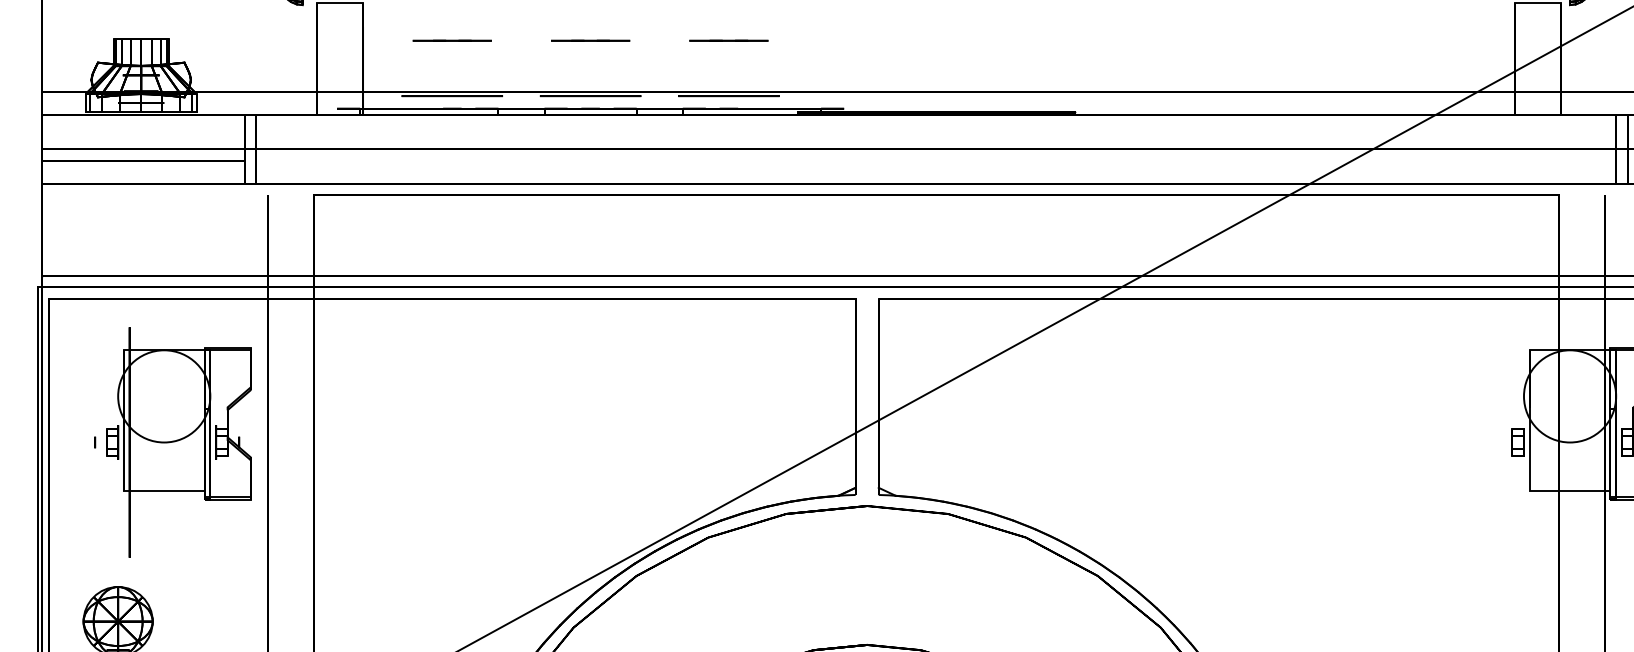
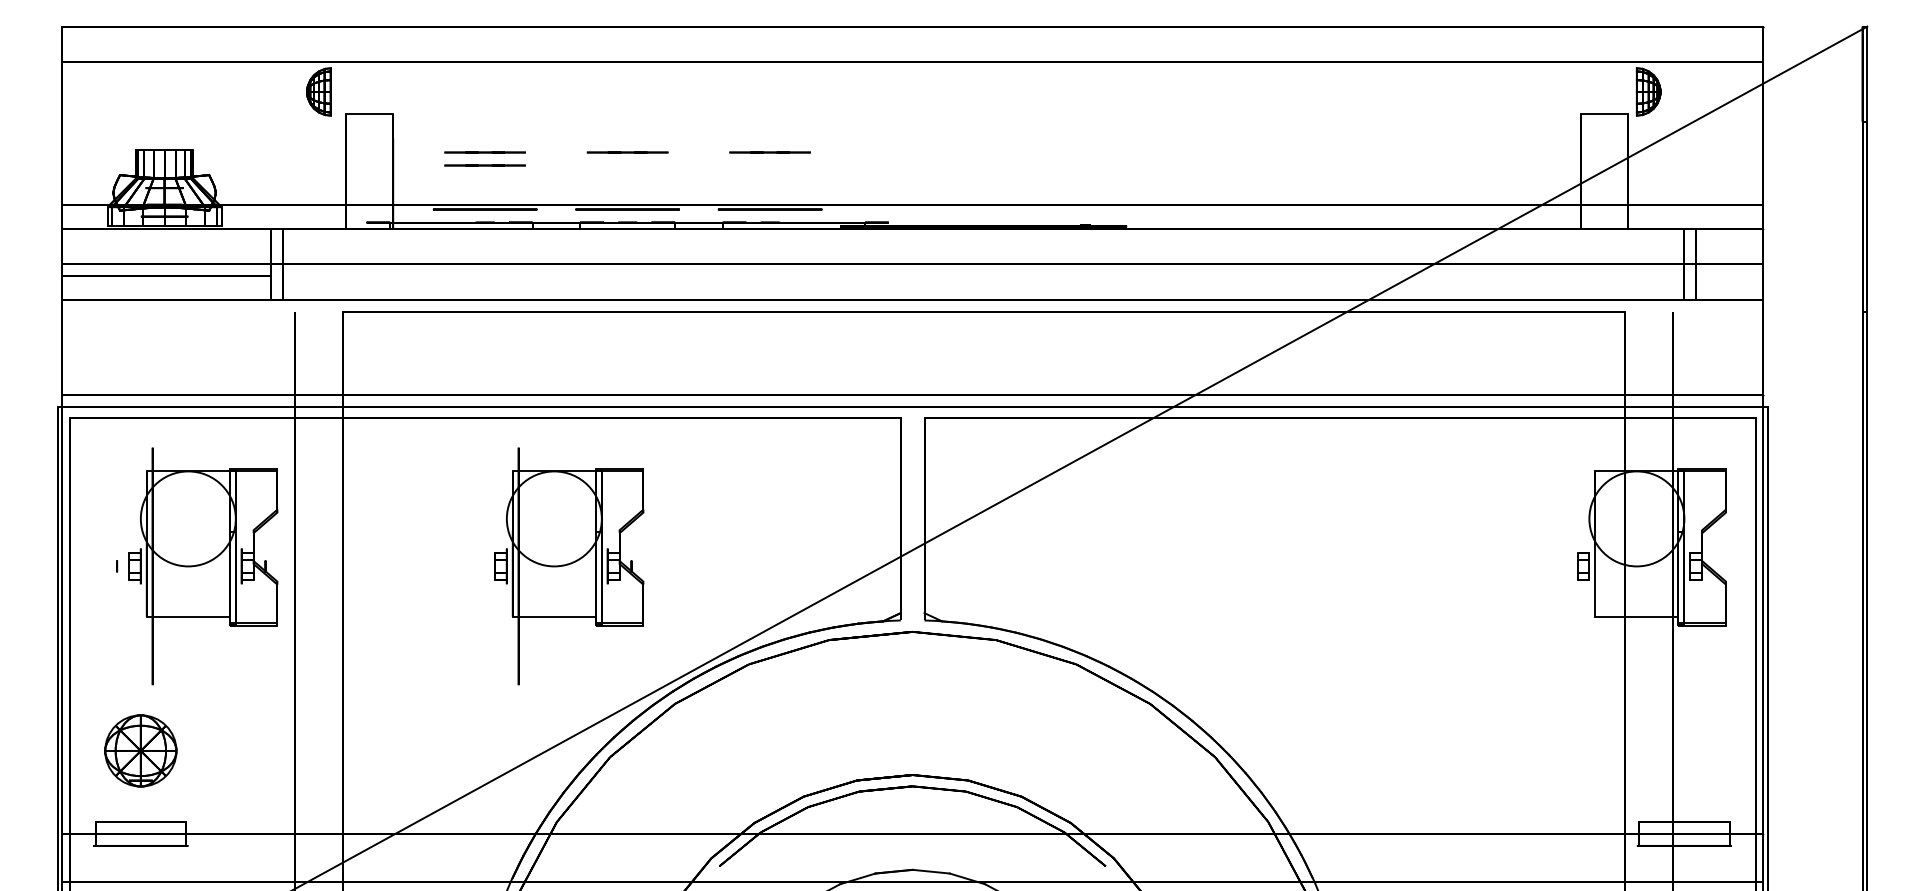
line: (451, 53) -> (484, 165), added
part: (534, 442) -> (569, 566), added

